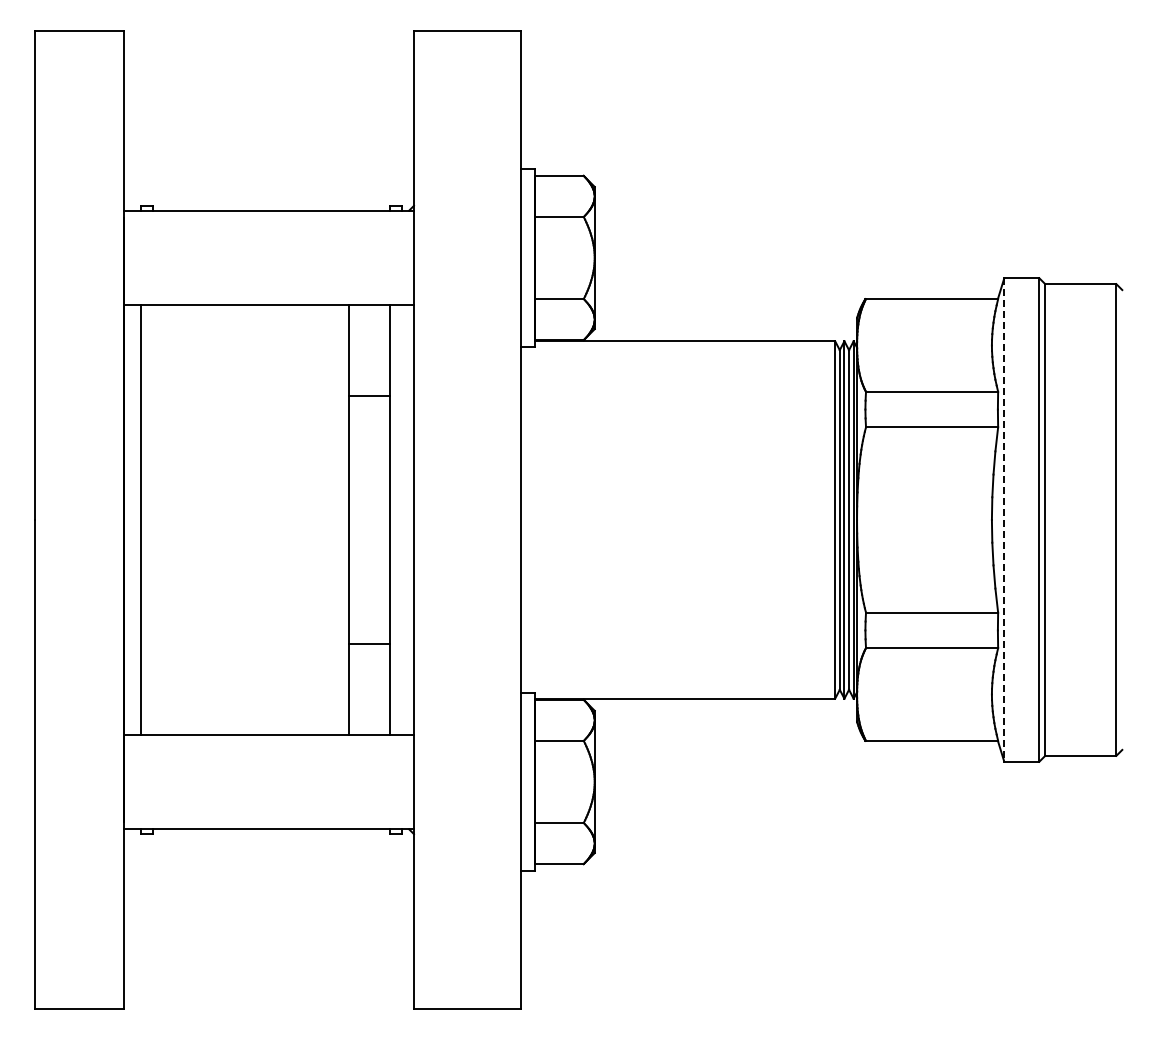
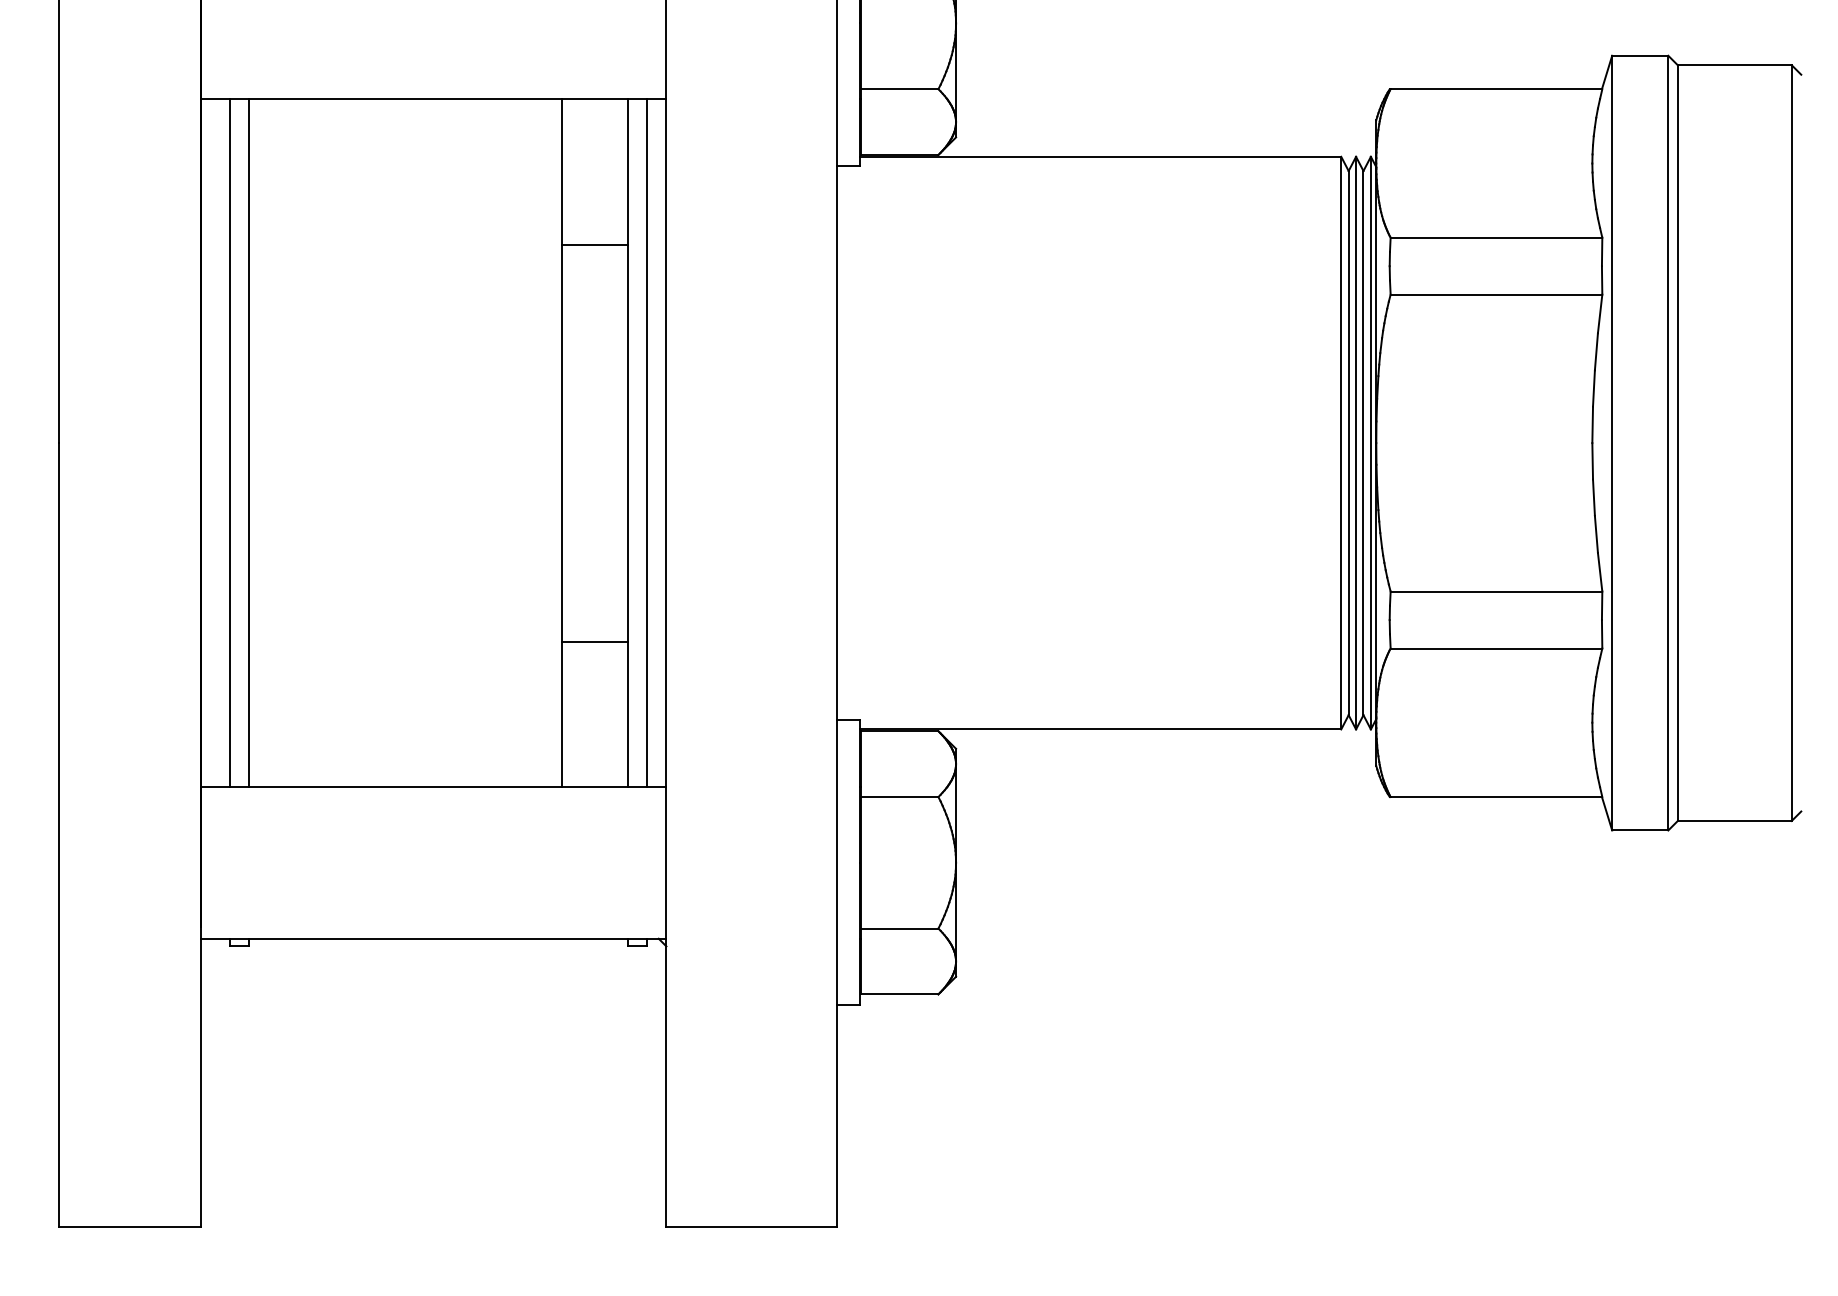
line: (153, 519) -> (249, 442), added
line: (402, 519) -> (648, 442), added
line: (1004, 520) -> (1612, 443), dashed -> solid

